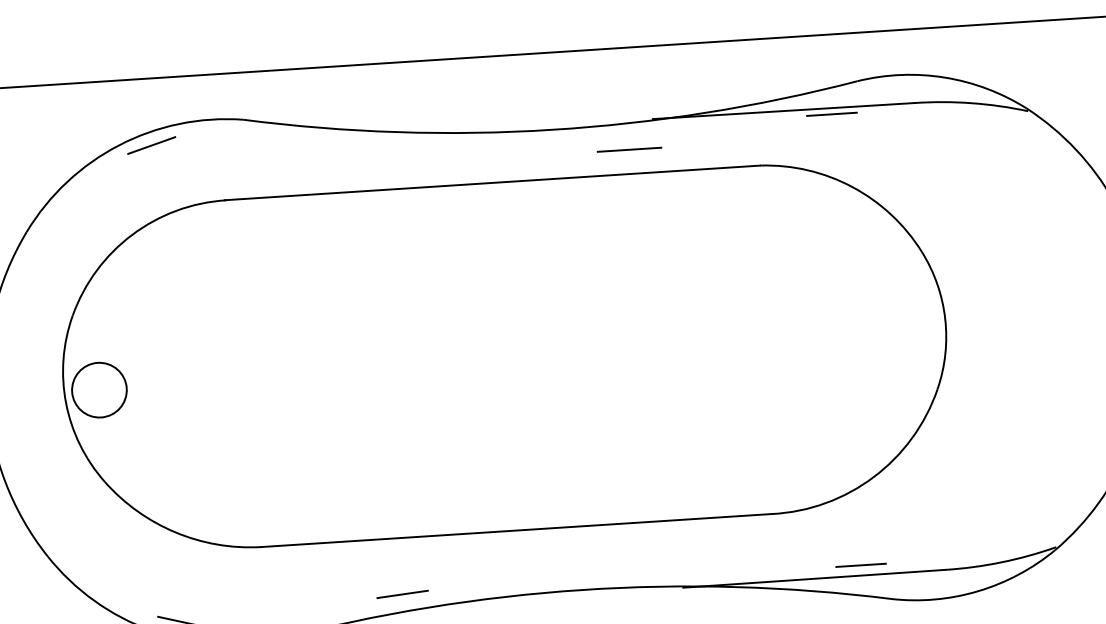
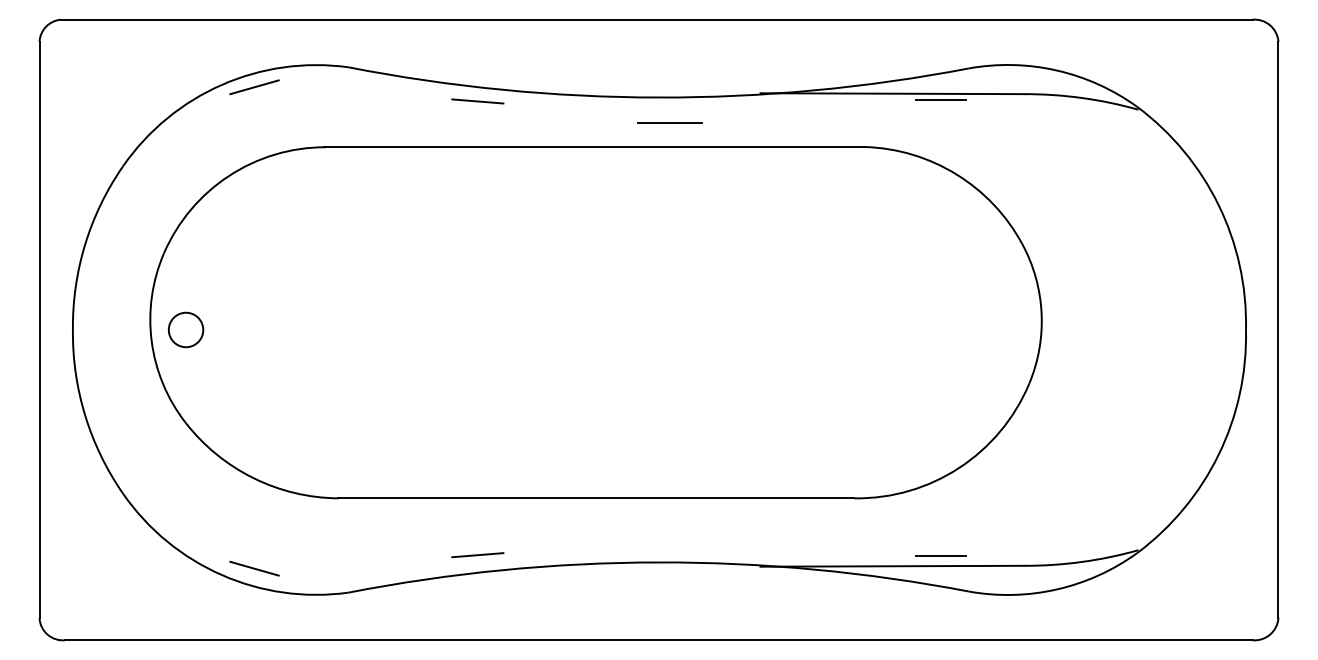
line: (373, 145) -> (477, 101), added
line: (629, 149) -> (669, 122), moved
circle: (98, 389) -> (185, 329), size x0.62

